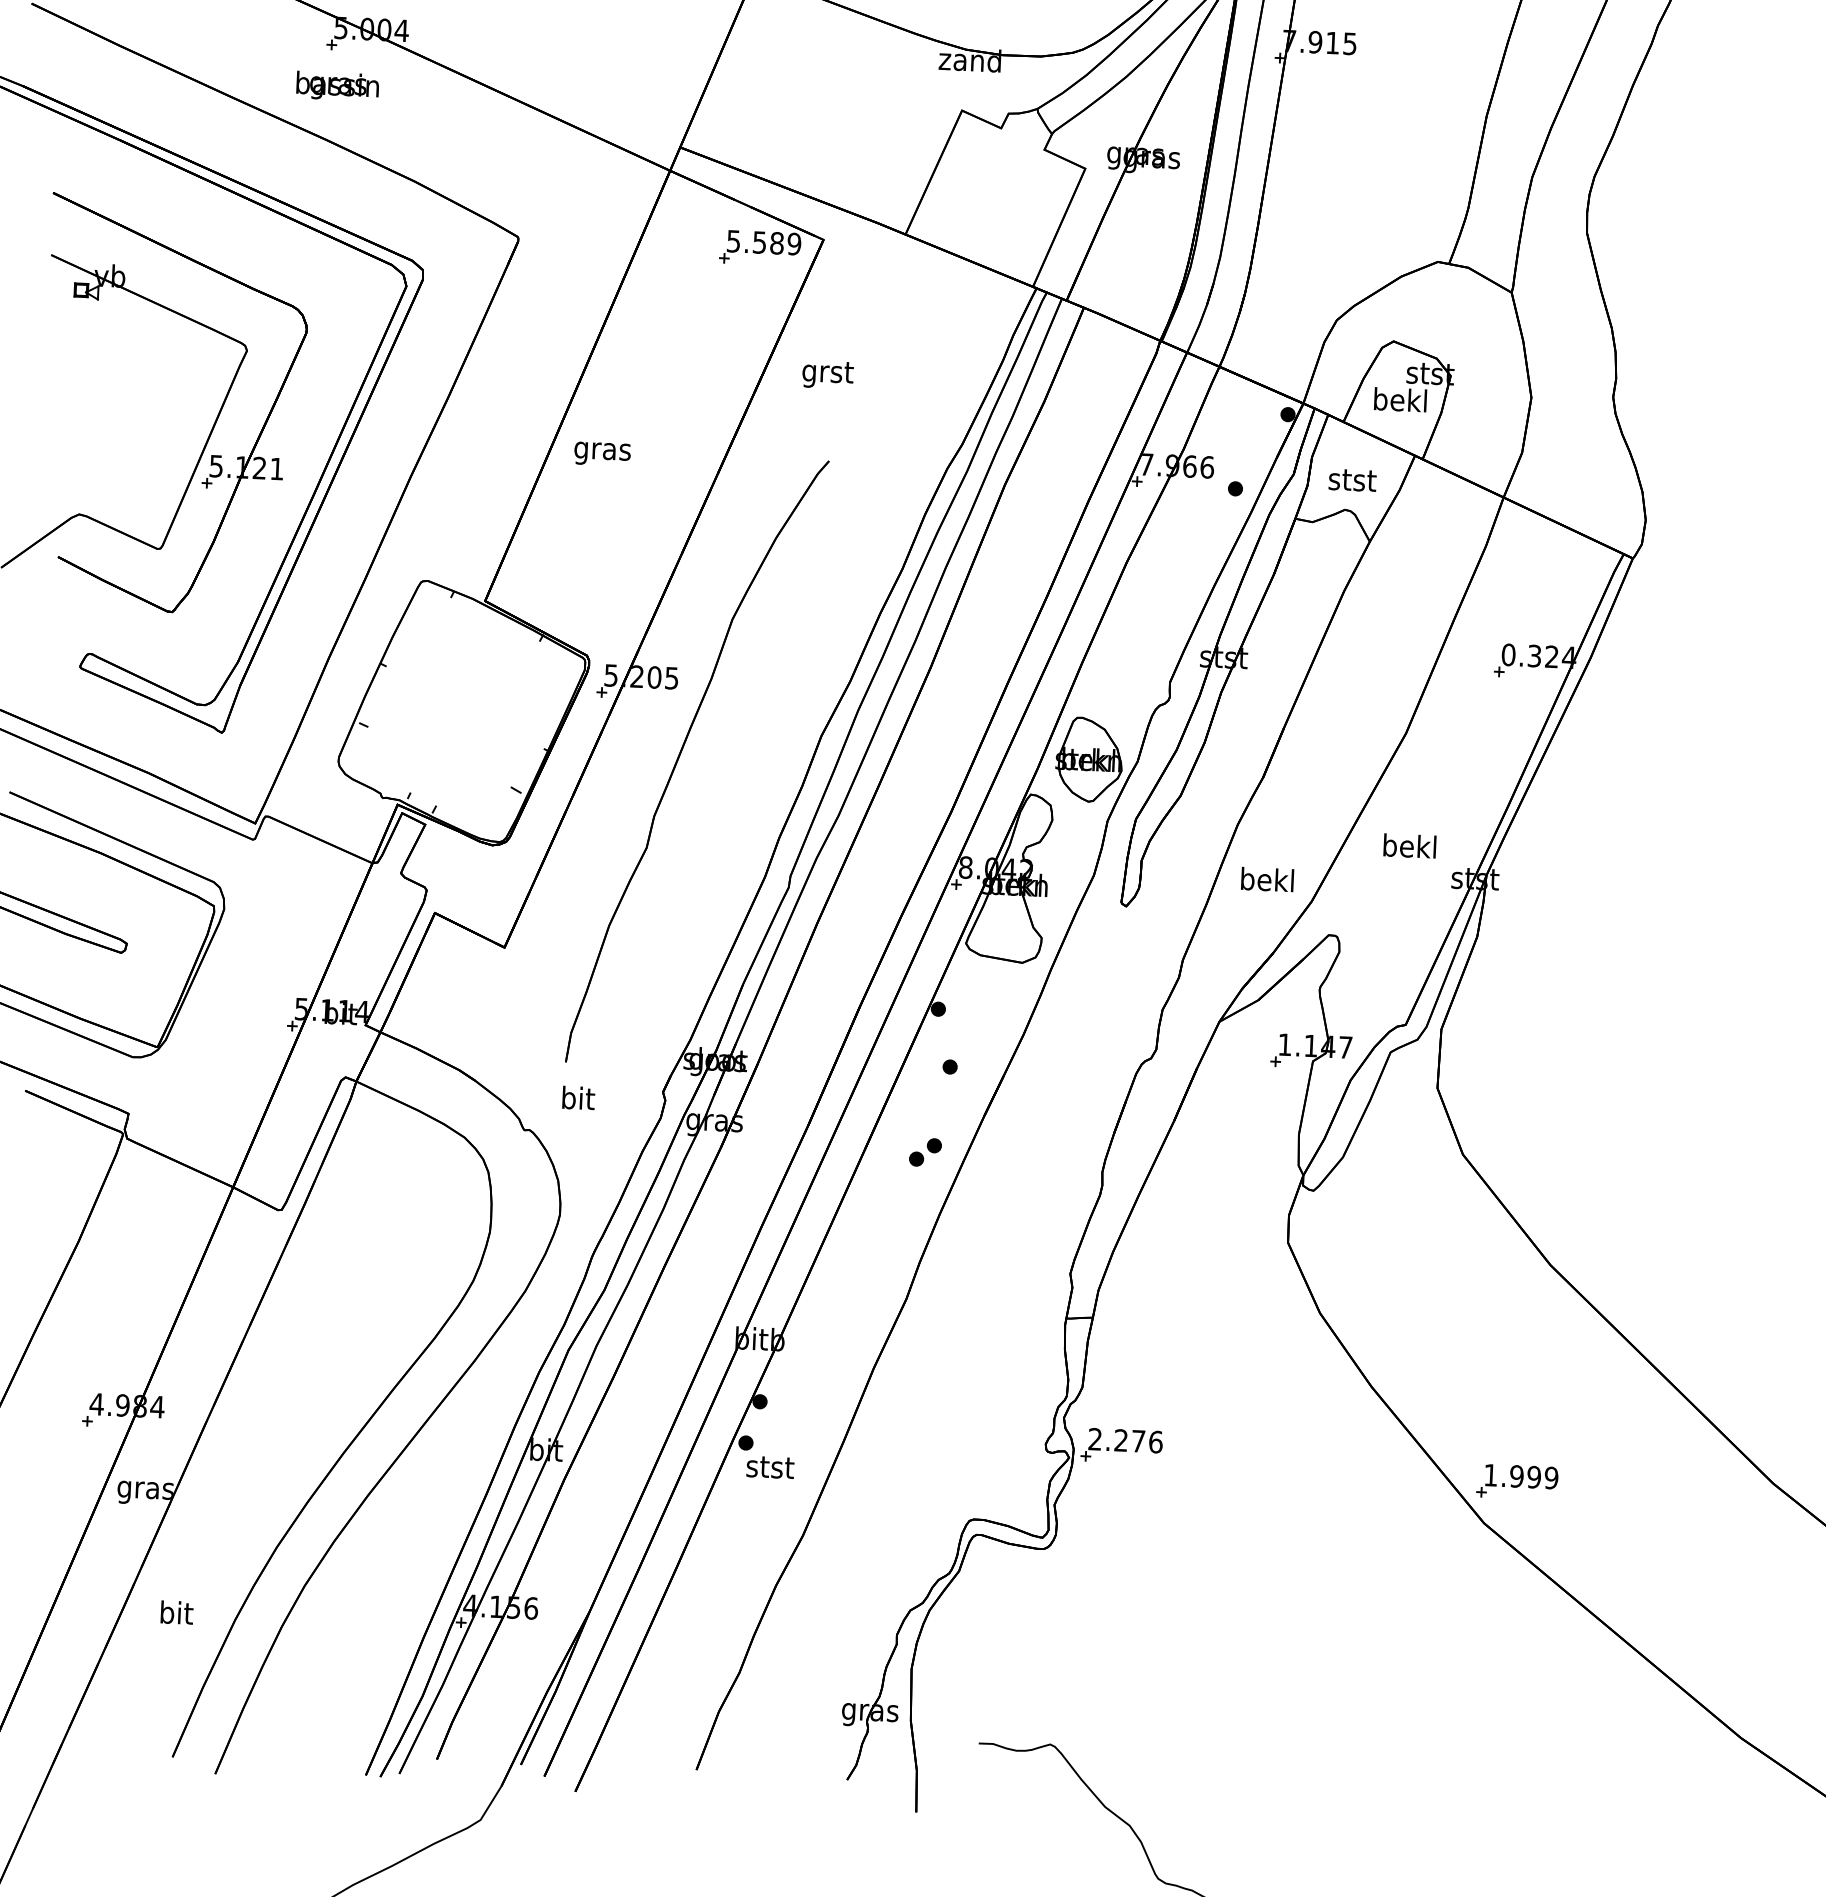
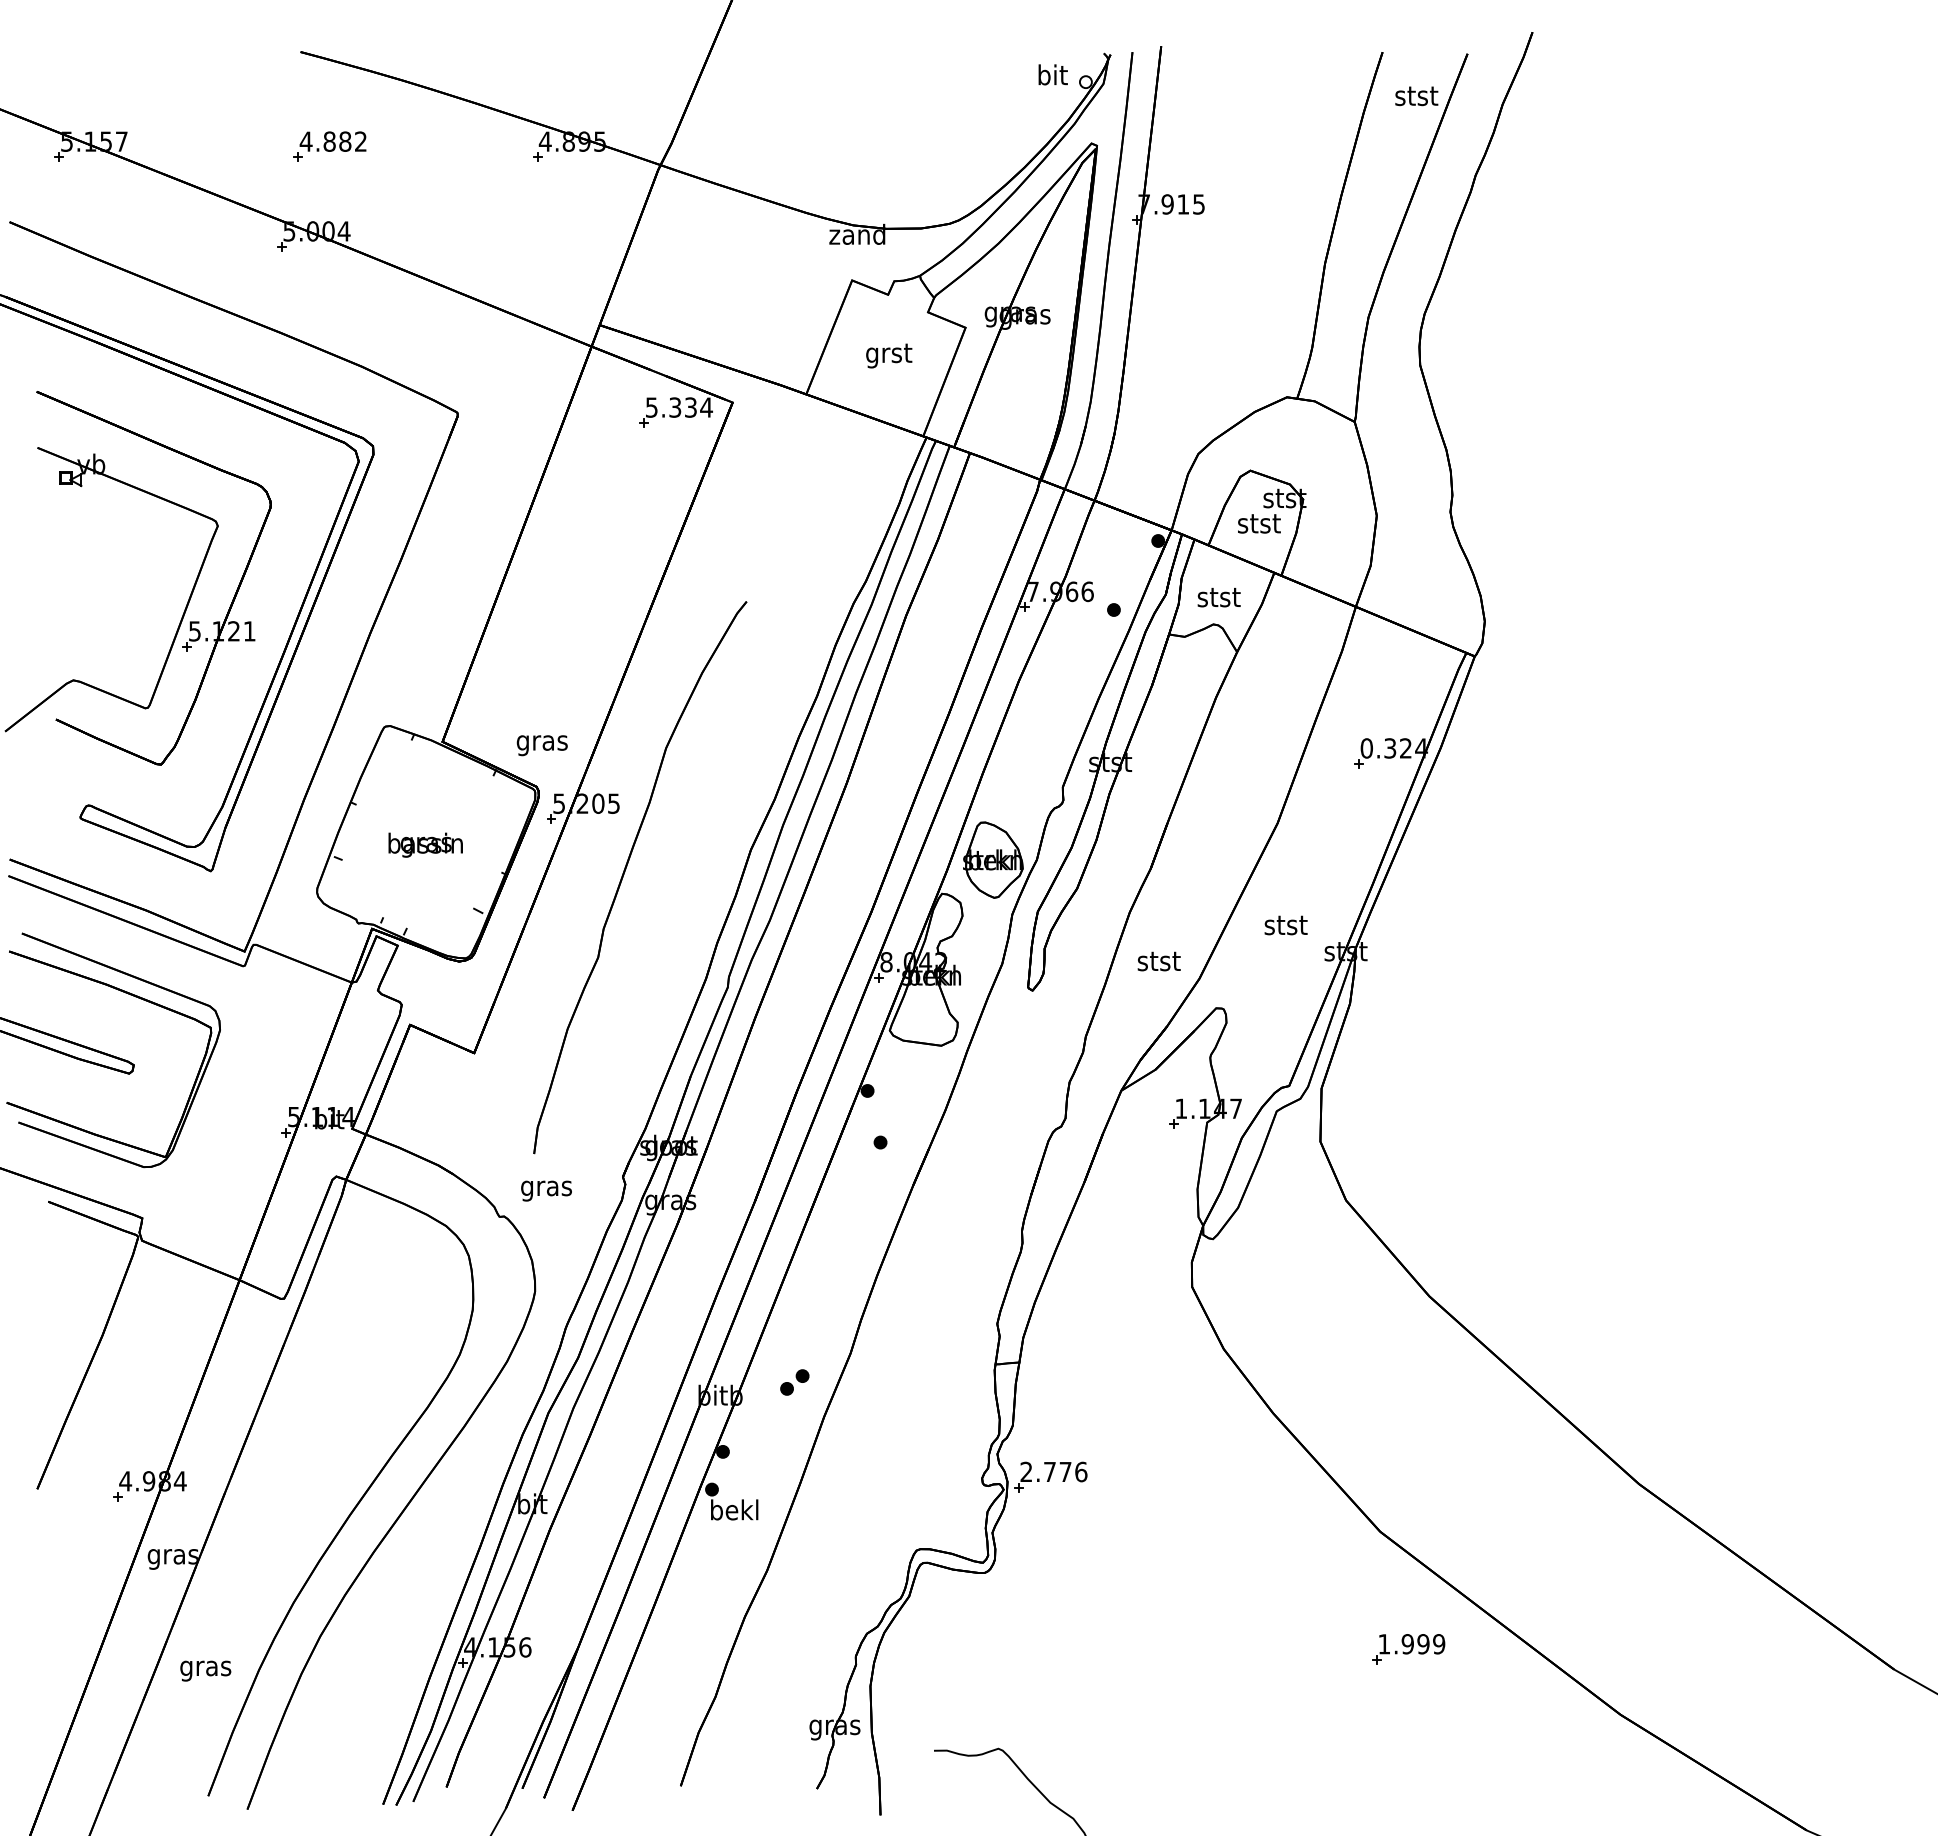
text: (337, 85) -> (425, 844), moved
text: (777, 243) -> (691, 407), 5.589 -> 5.334
text: (828, 374) -> (889, 355), moved
text: (1400, 399) -> (1258, 522), bekl -> stst
text: (601, 453) -> (541, 745), moved
text: (1409, 845) -> (1285, 924), bekl -> stst
text: (1267, 879) -> (1158, 960), bekl -> stst
text: (577, 1101) -> (546, 1188), bit -> gras
part: (925, 1152) -> (794, 1382), moved
text: (1120, 1439) -> (1049, 1471), 2.276 -> 2.776
text: (769, 1466) -> (734, 1509), stst -> bekl
part: (1517, 1482) -> (1408, 1649), moved
text: (175, 1615) -> (205, 1668), bit -> gras

